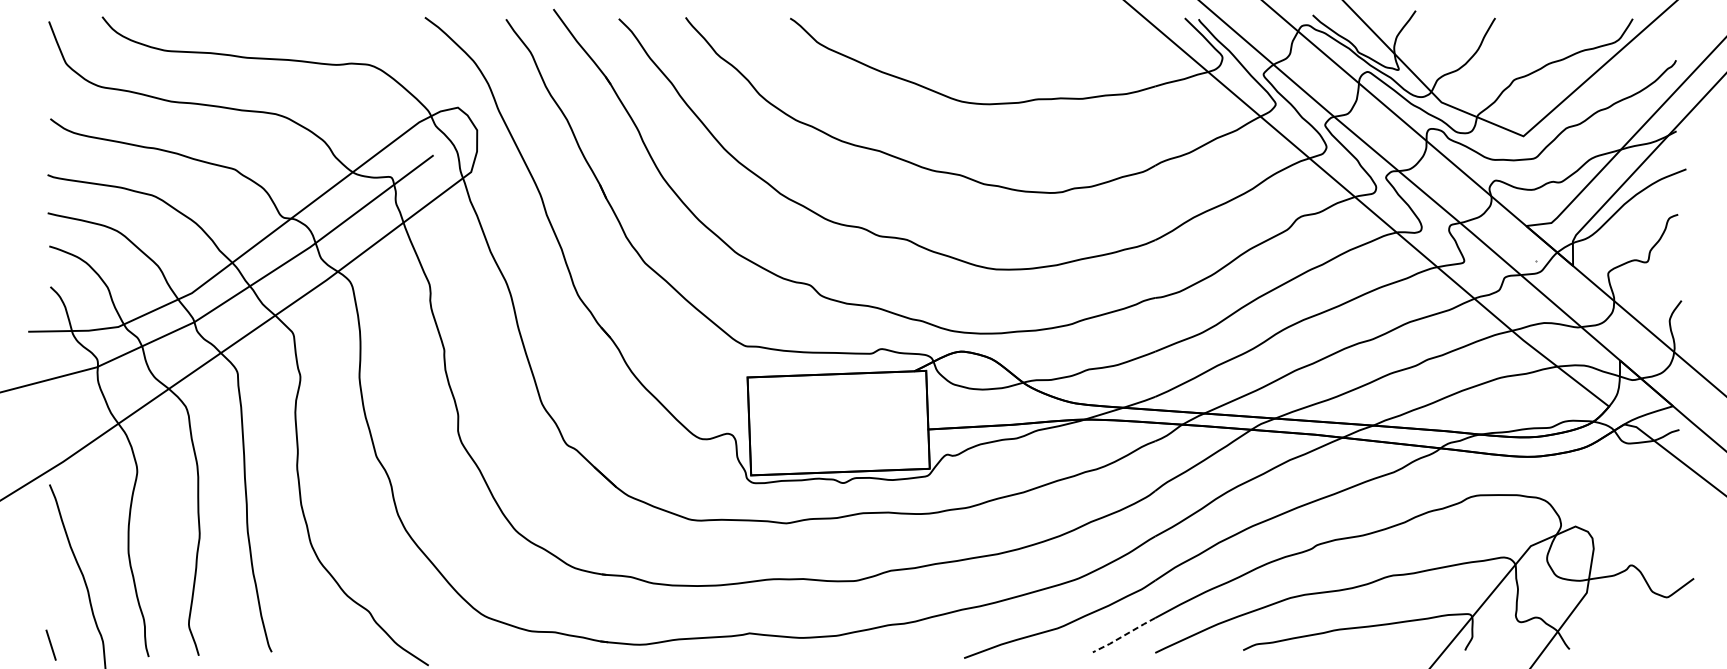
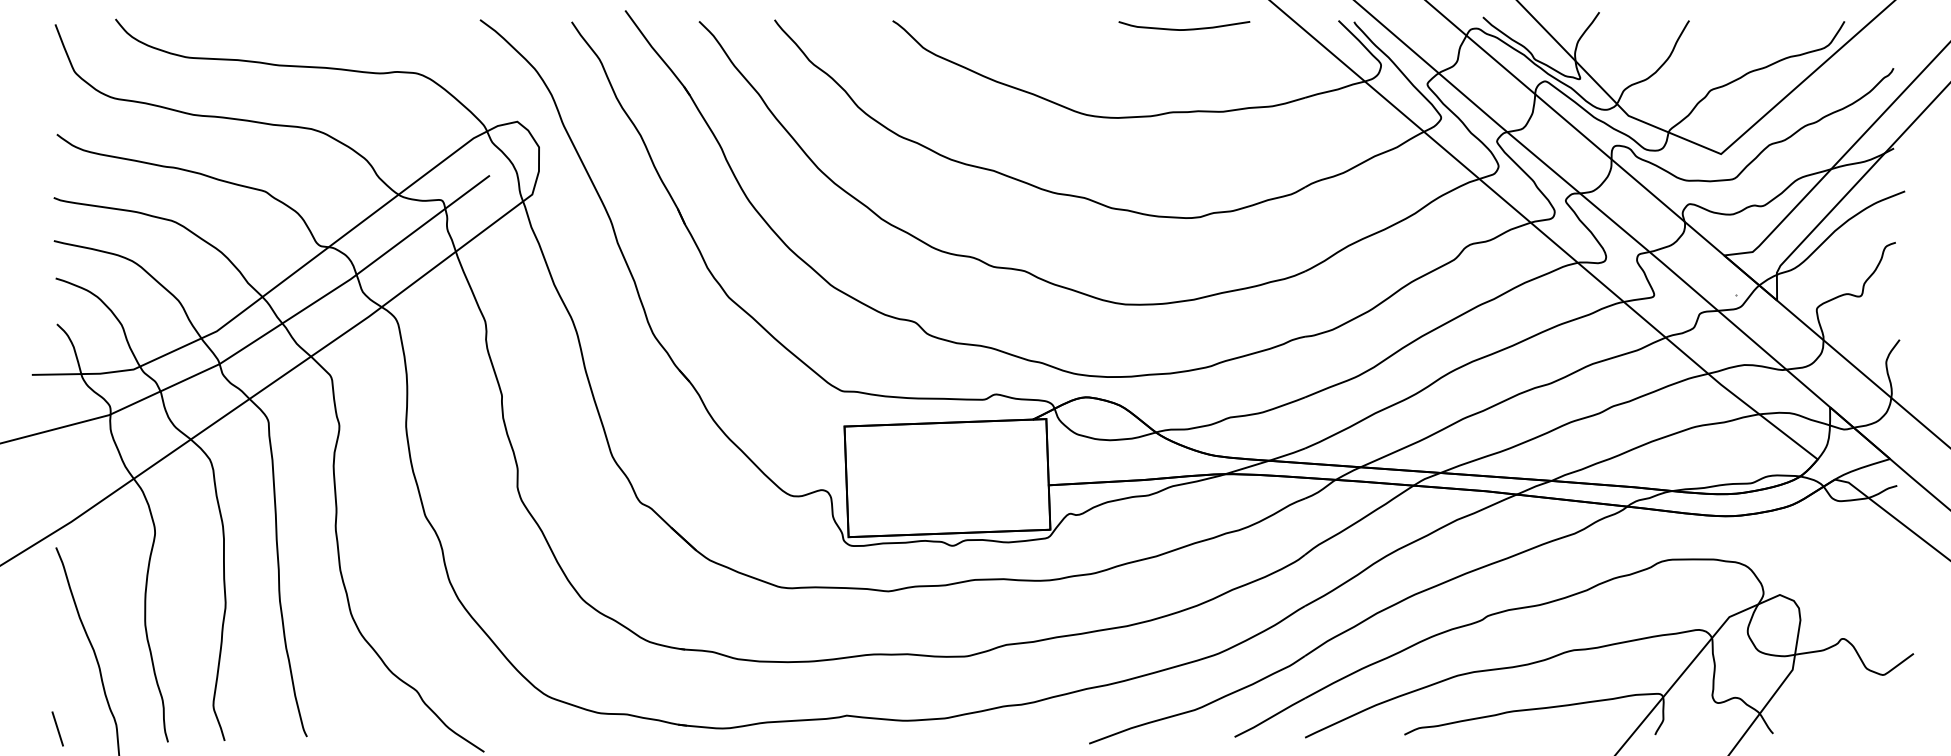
curve: (1050, 25) -> (1186, 28), added
line: (1124, 635) -> (1270, 718), dashed -> solid

